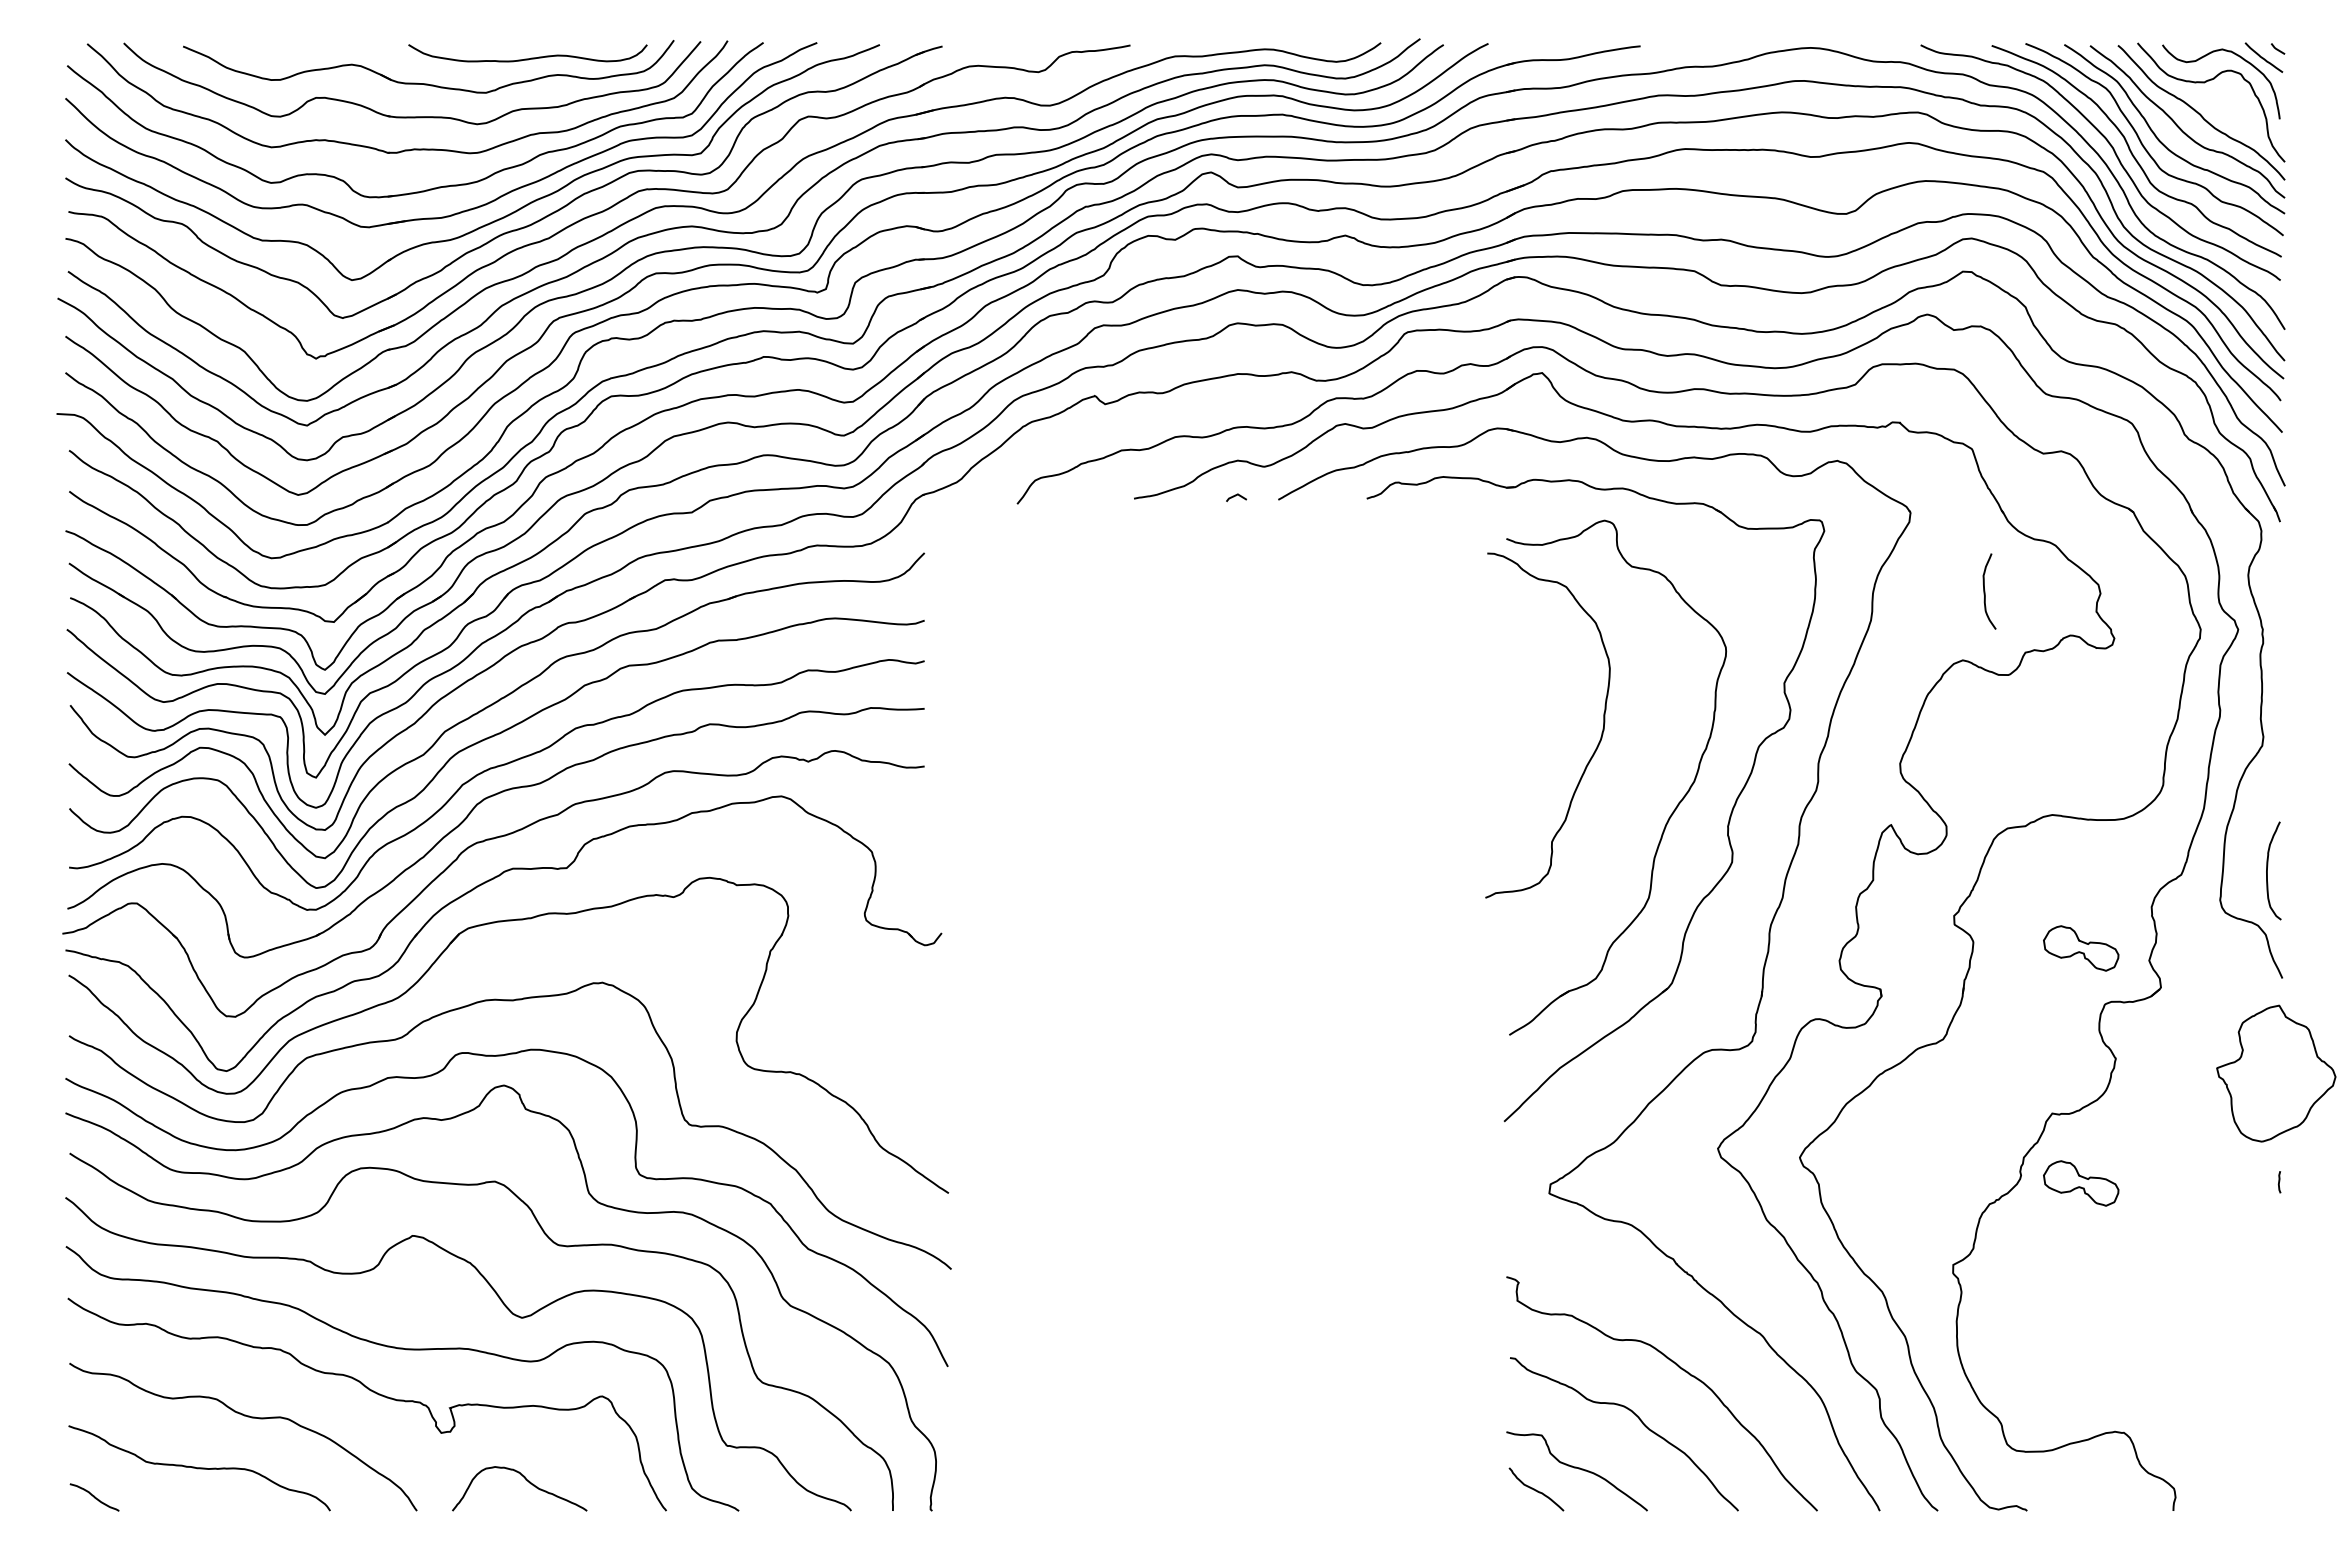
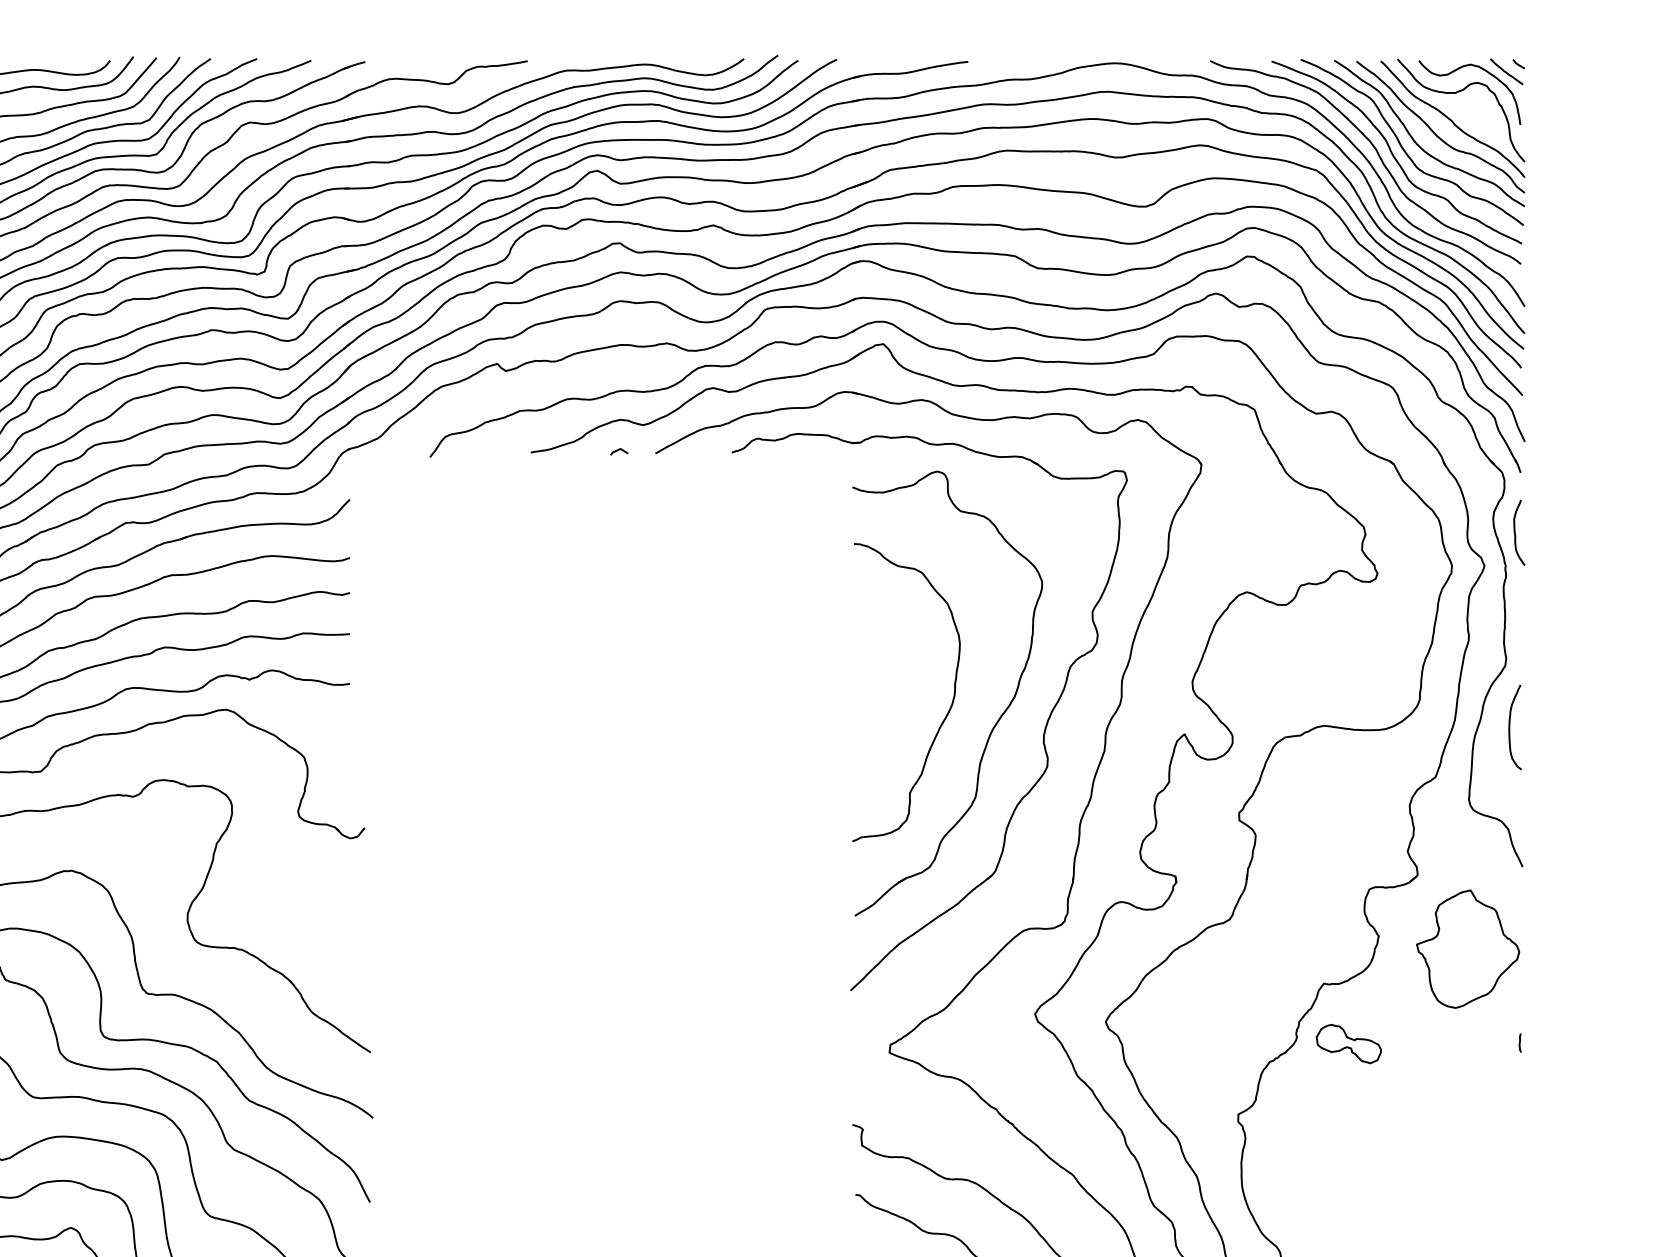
curve: (1985, 591) -> (1515, 532), moved
curve: (1595, 748) -> (947, 712), moved
curve: (2267, 870) -> (1509, 727), moved
part: (2081, 948) -> (1349, 841), removed
part: (2276, 1073) -> (1468, 949), moved

